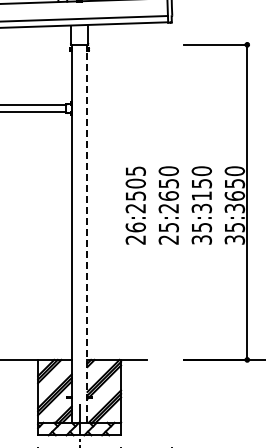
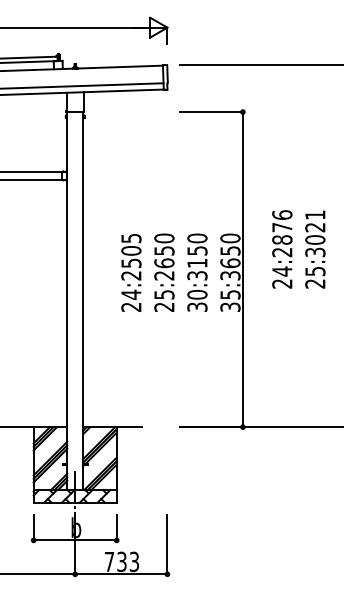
text: (135, 227) -> (131, 294), 26:2505 -> 24:2505
text: (201, 227) -> (197, 294), 35:3150 -> 30:3150
line: (87, 234) -> (83, 301), dashed -> solid

